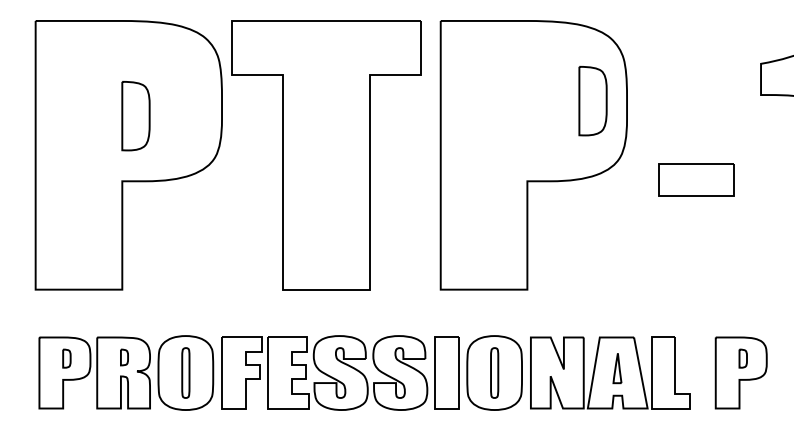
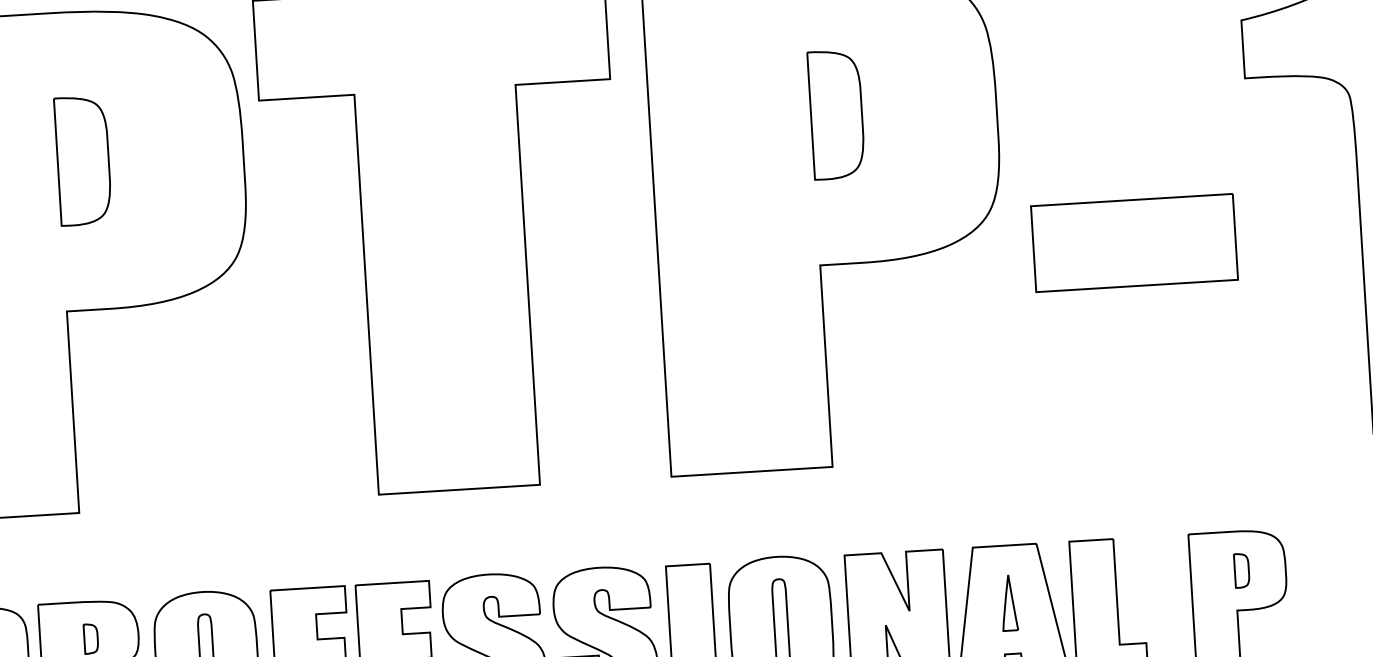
part: (592, 101) -> (835, 115), moved
part: (135, 116) -> (82, 161), moved
part: (696, 179) -> (1134, 242), size x1.43

